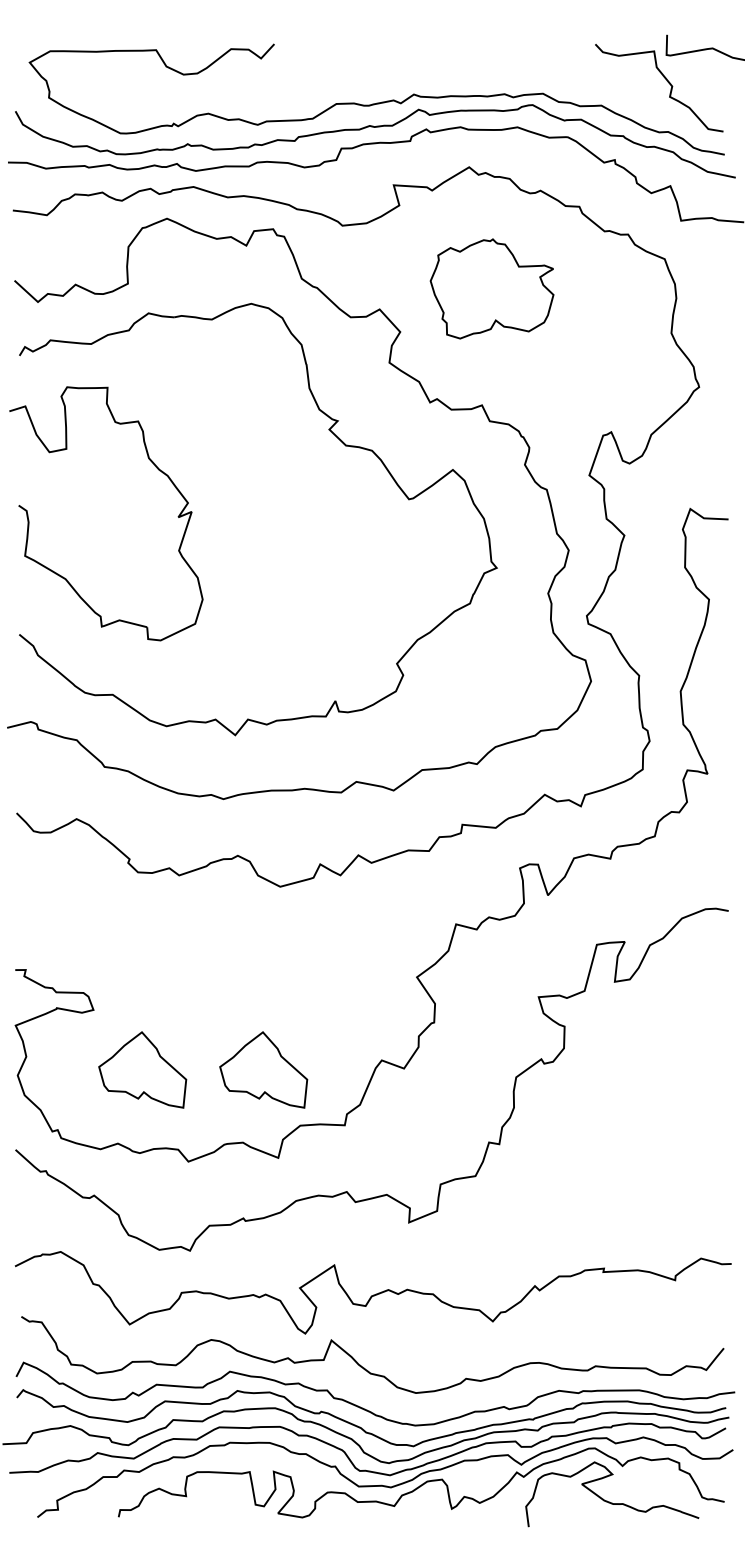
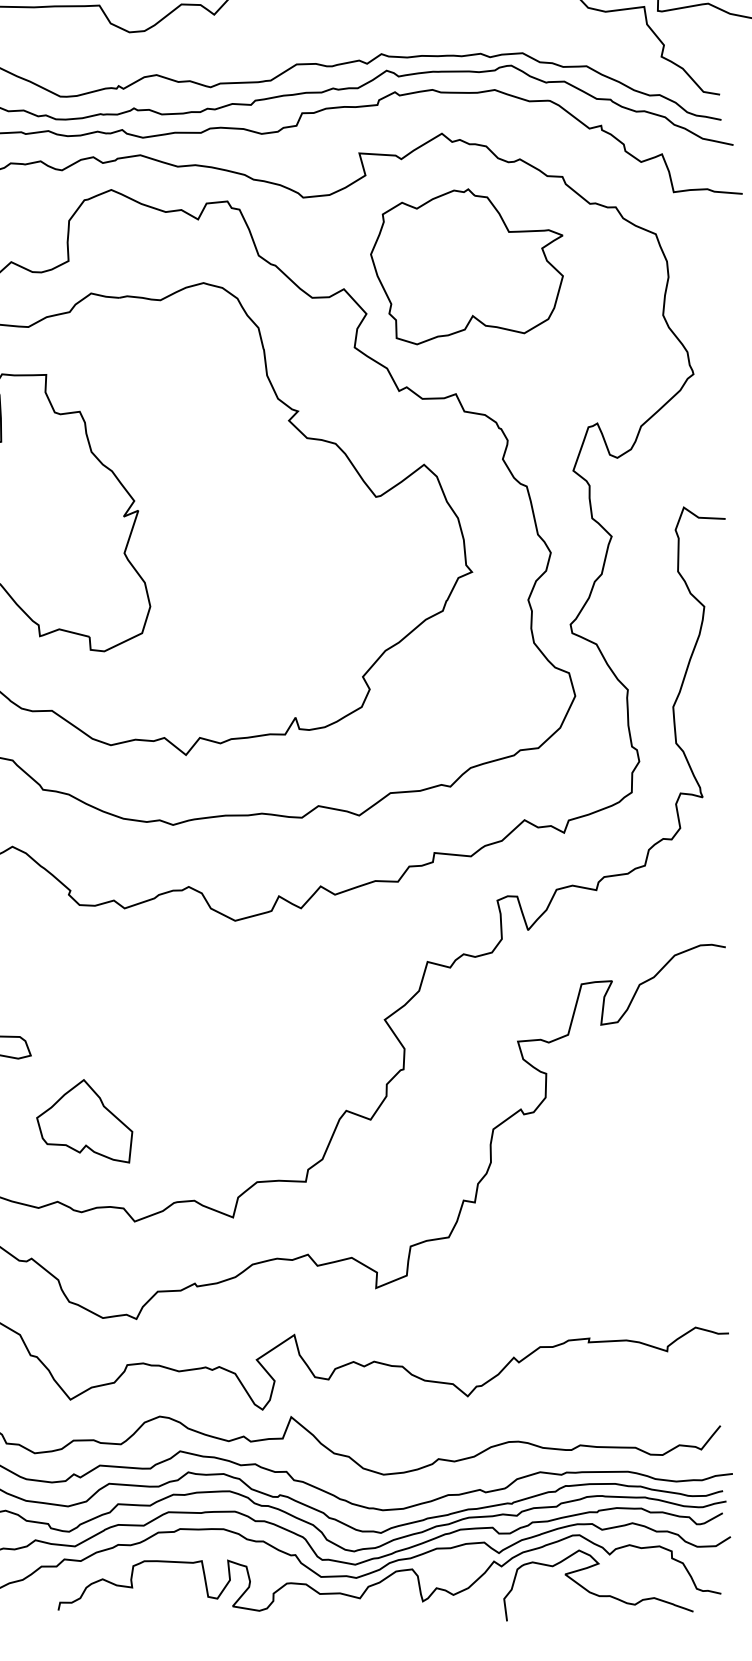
part: (491, 288) -> (466, 266), size x1.43
part: (263, 1069) -> (216, 1120), removed

